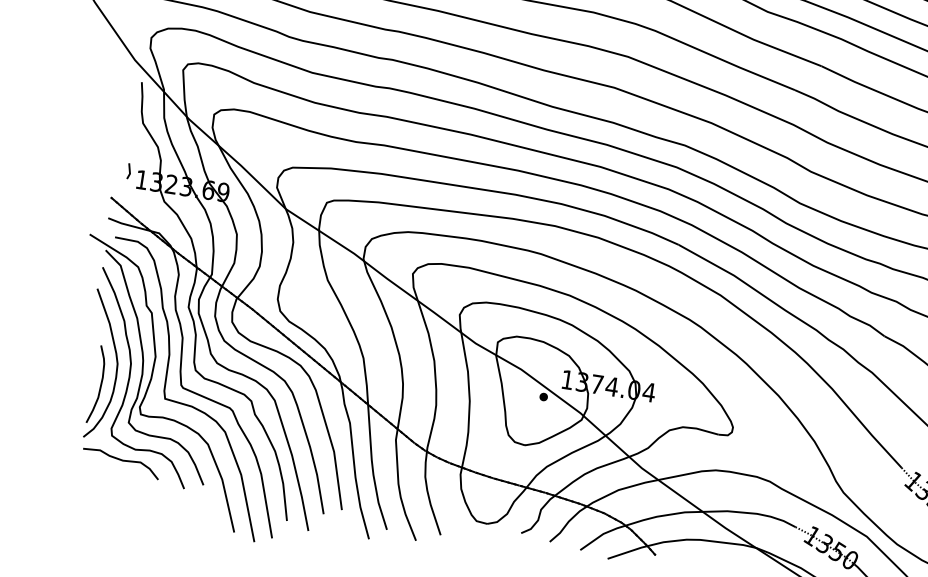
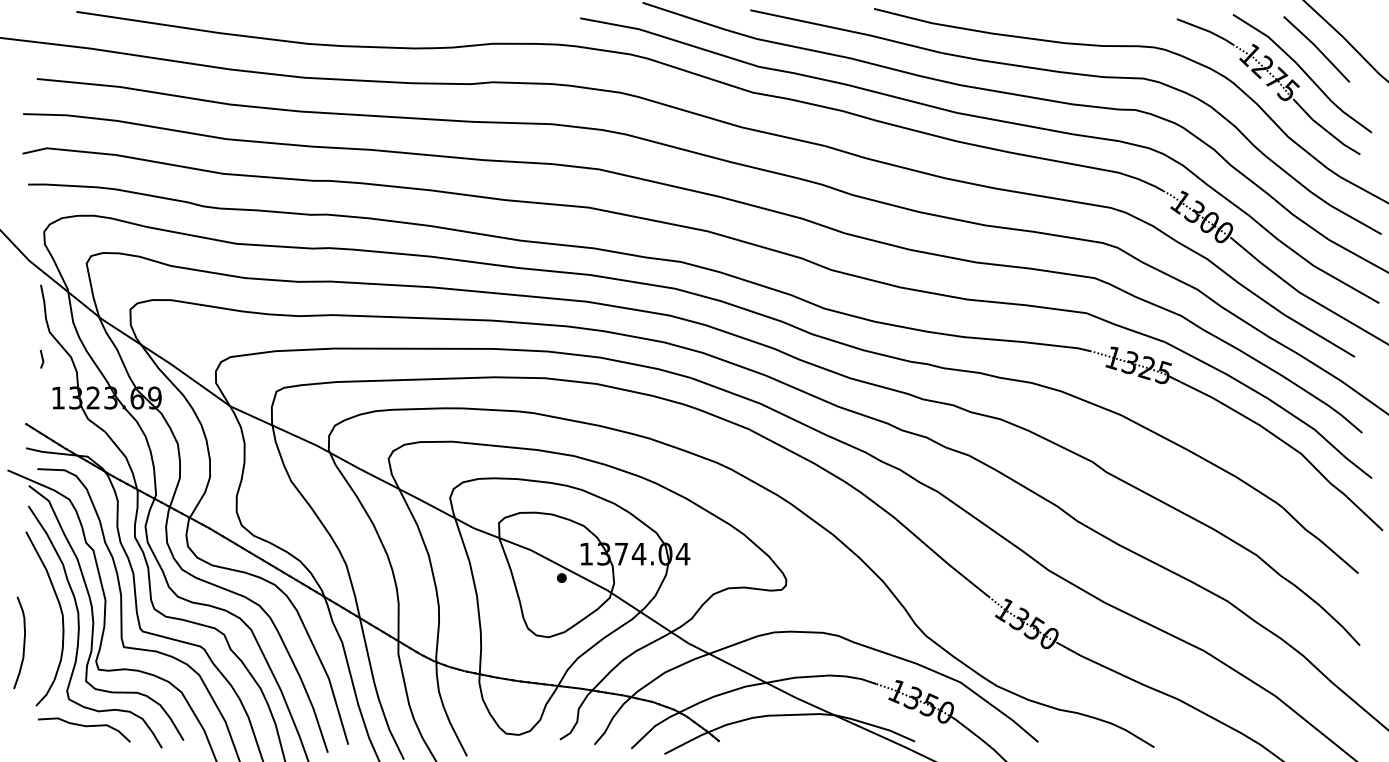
line: (128, 170) -> (41, 358), moved
curve: (100, 384) -> (23, 642), moved

